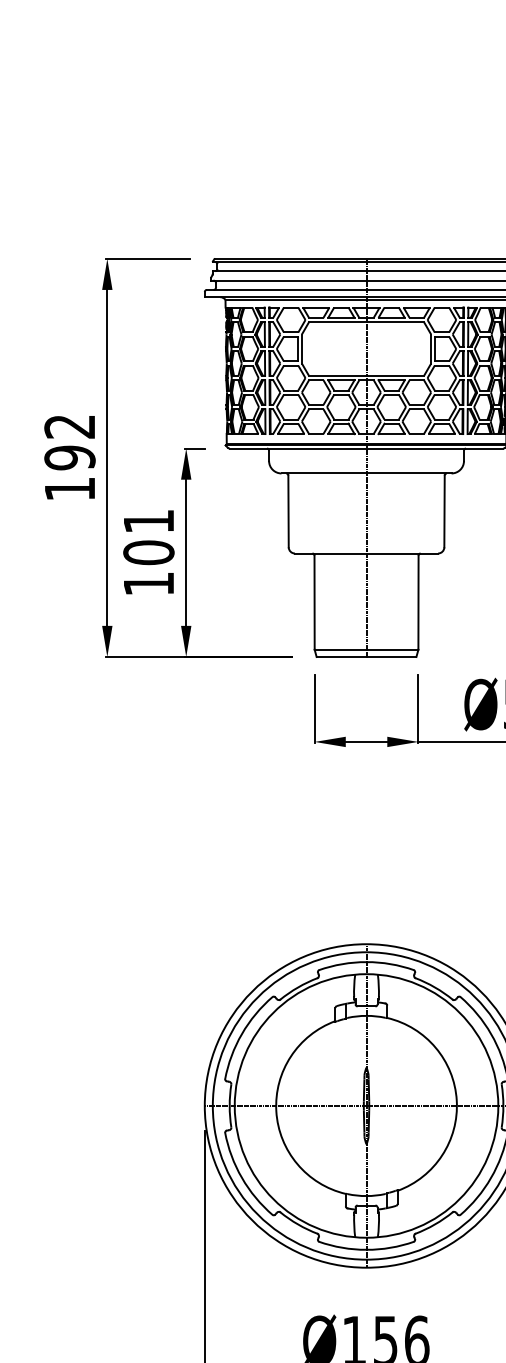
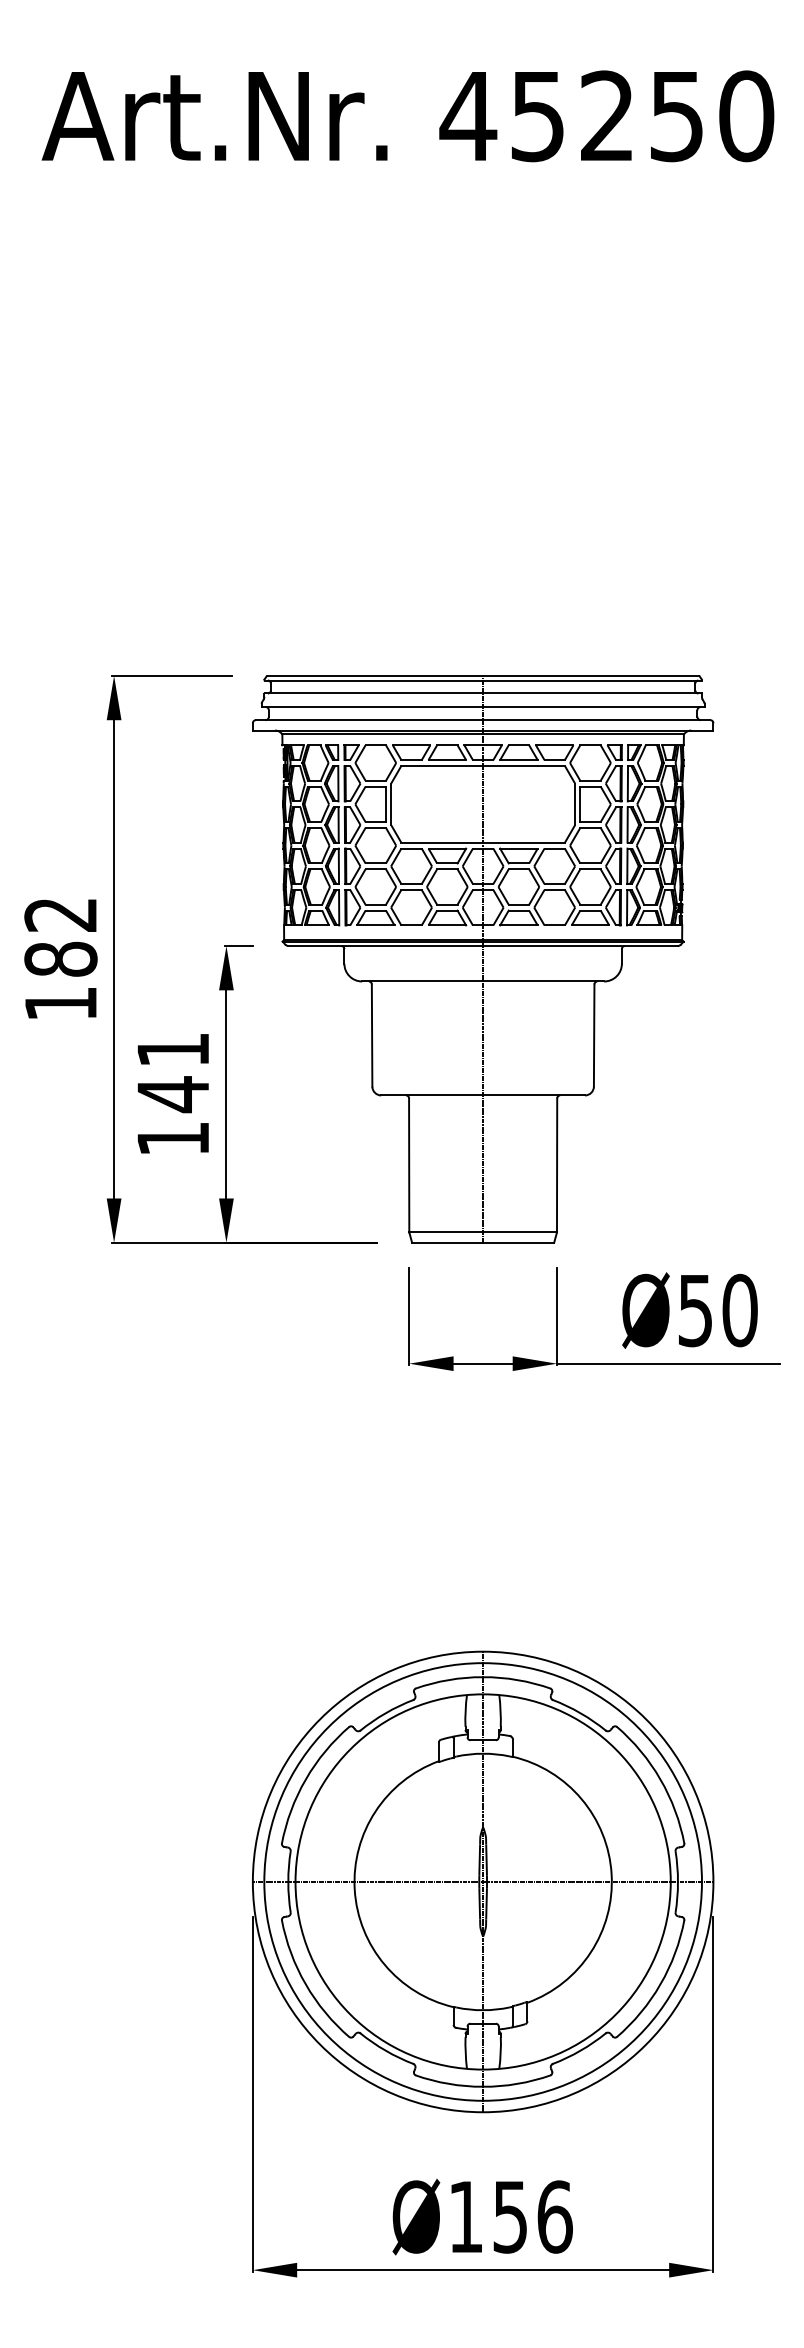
text: (69, 458) -> (60, 959), 192 -> 182
text: (148, 552) -> (172, 1094), 101 -> 141

